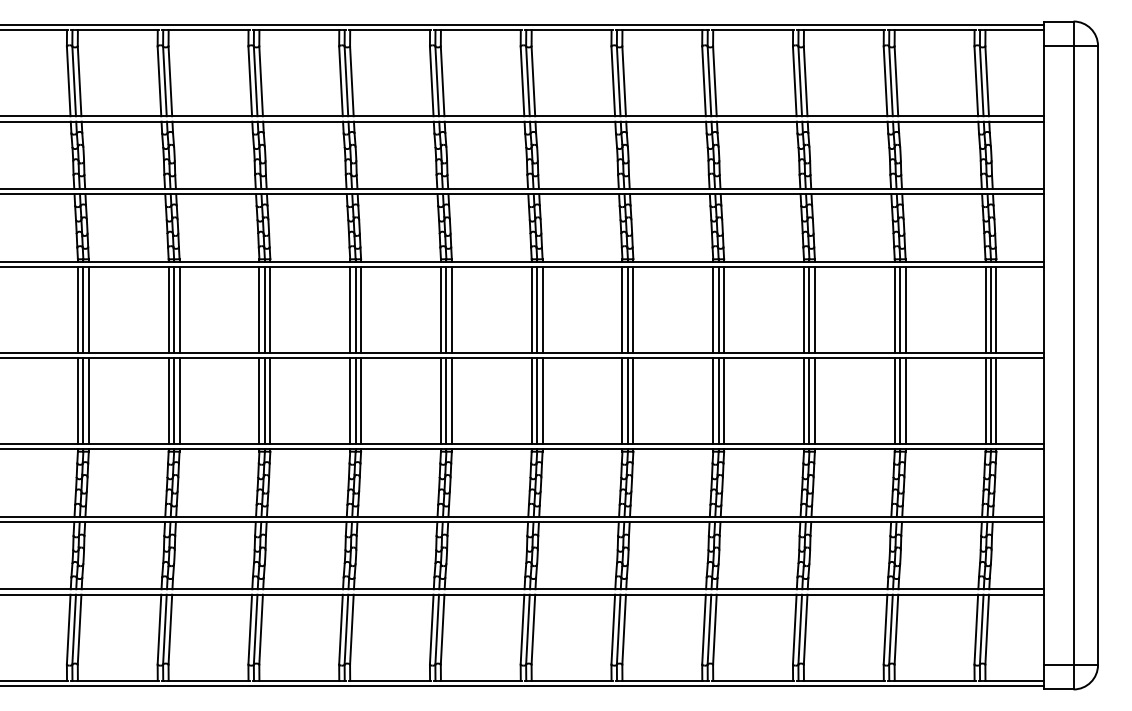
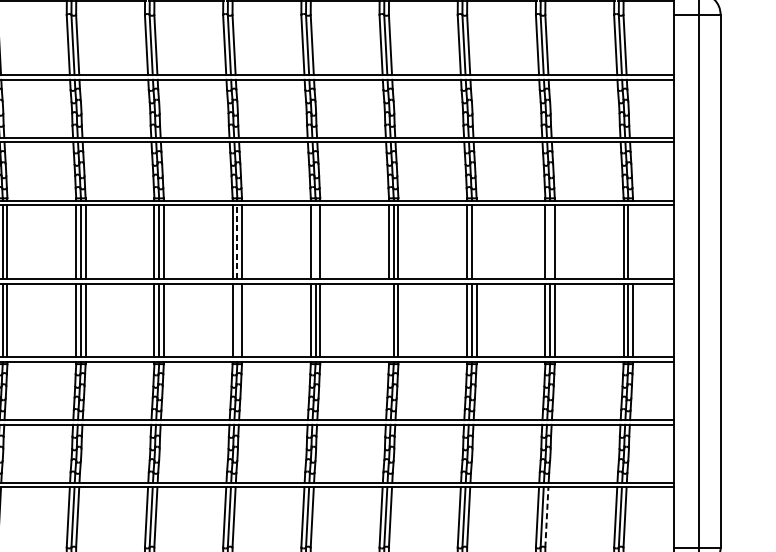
line: (627, 309) -> (315, 241), removed
line: (814, 309) -> (476, 241), removed
line: (900, 309) -> (550, 241), removed
line: (996, 309) -> (633, 241), removed
line: (537, 310) -> (237, 242), solid -> dashed
line: (537, 400) -> (237, 320), removed
line: (713, 400) -> (389, 320), removed
line: (896, 629) -> (546, 517), solid -> dashed

